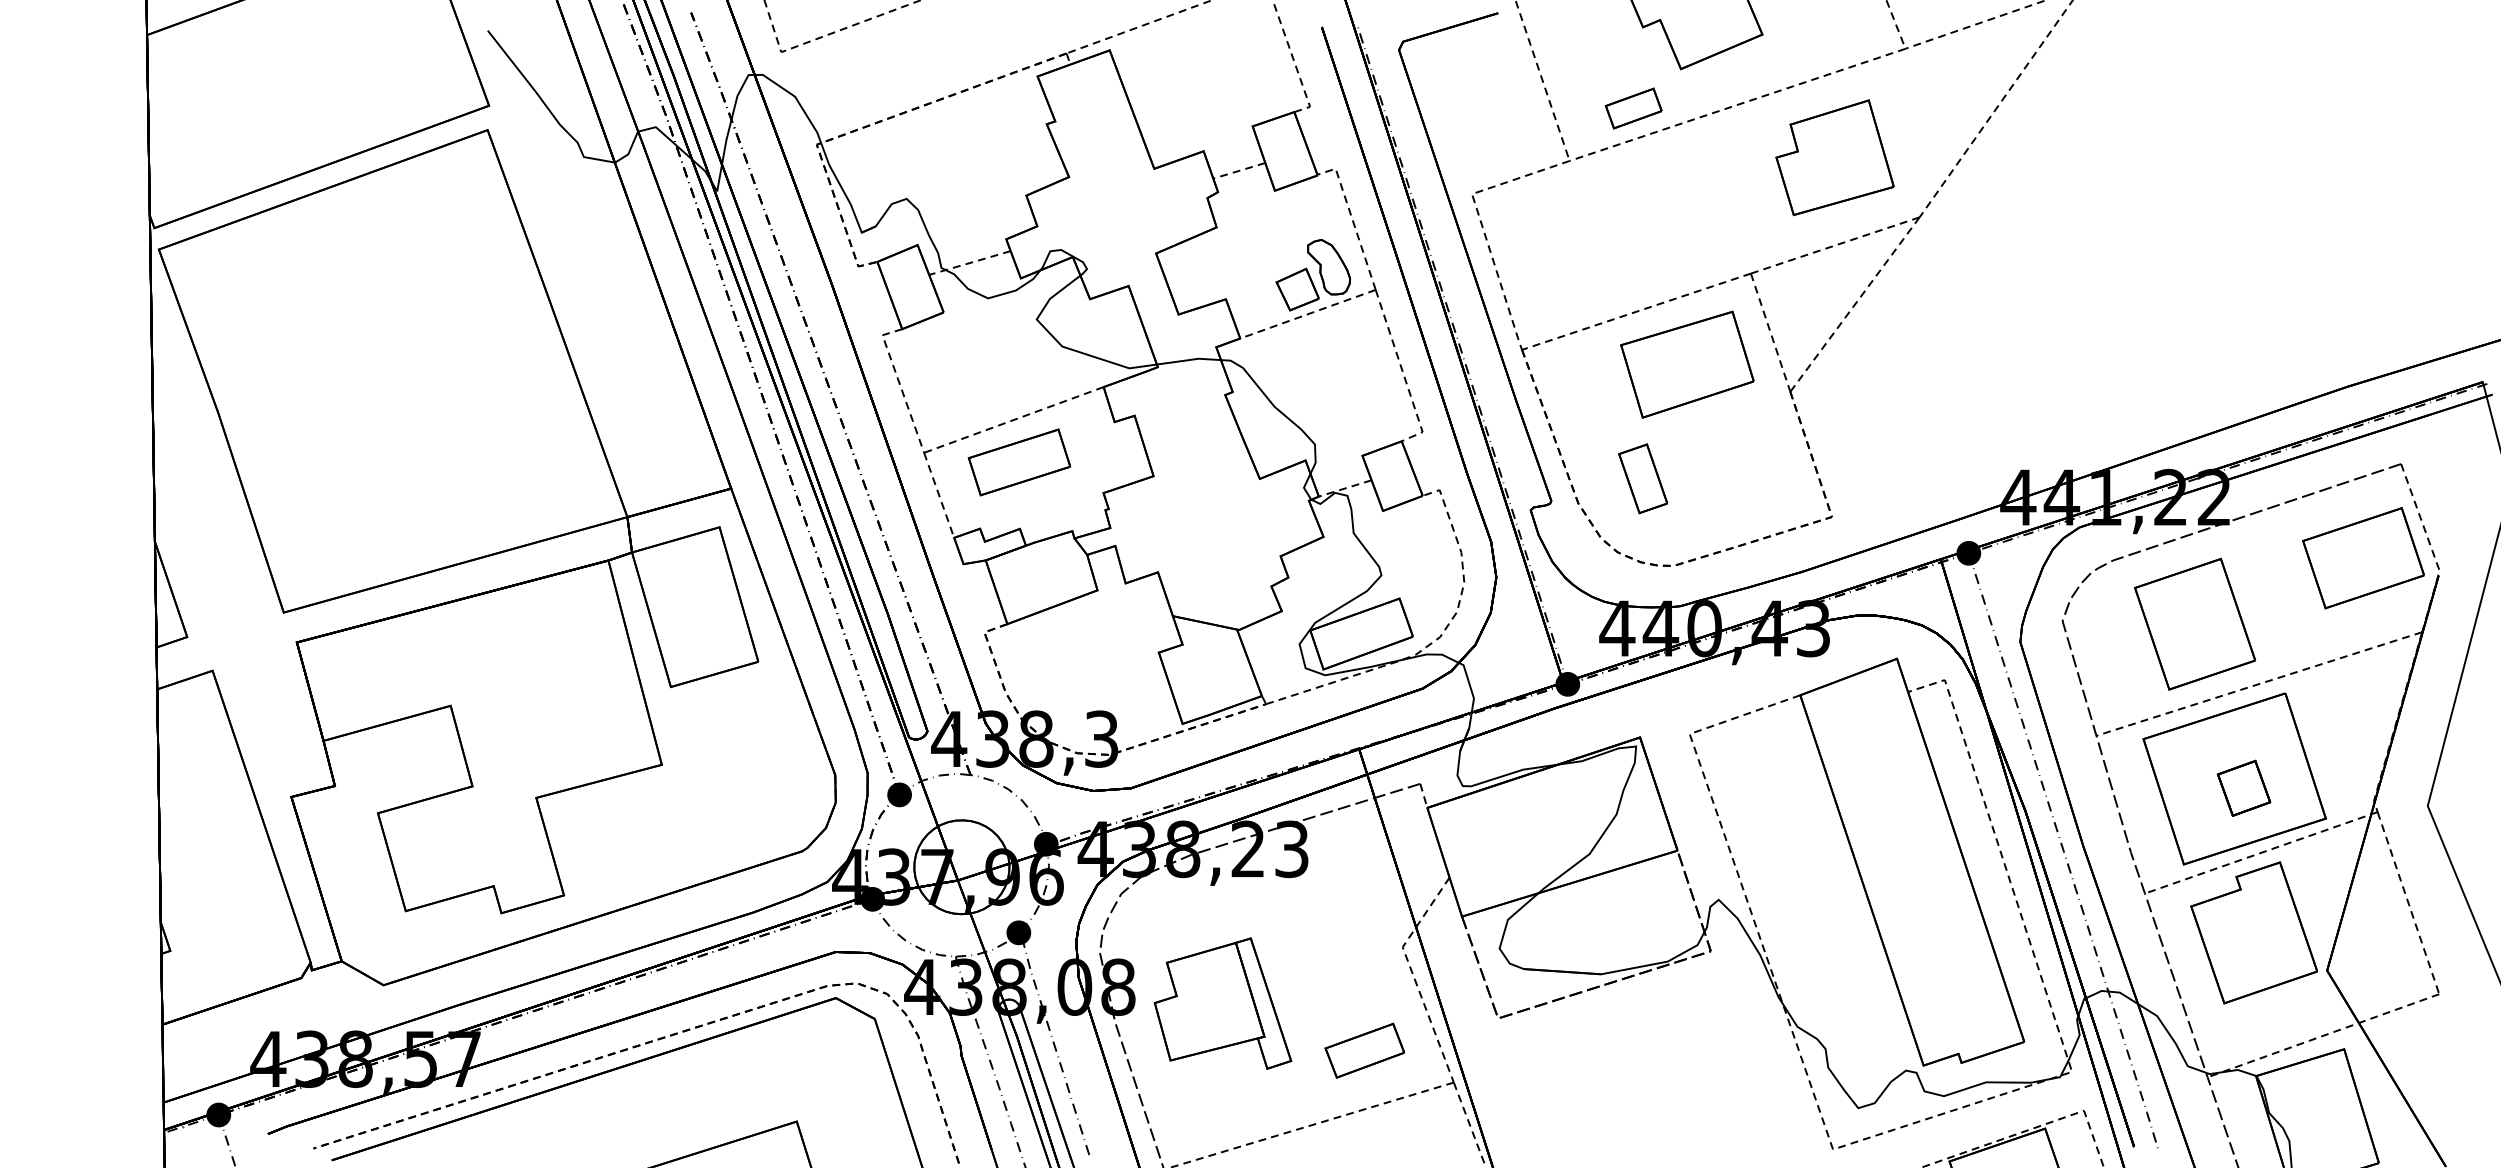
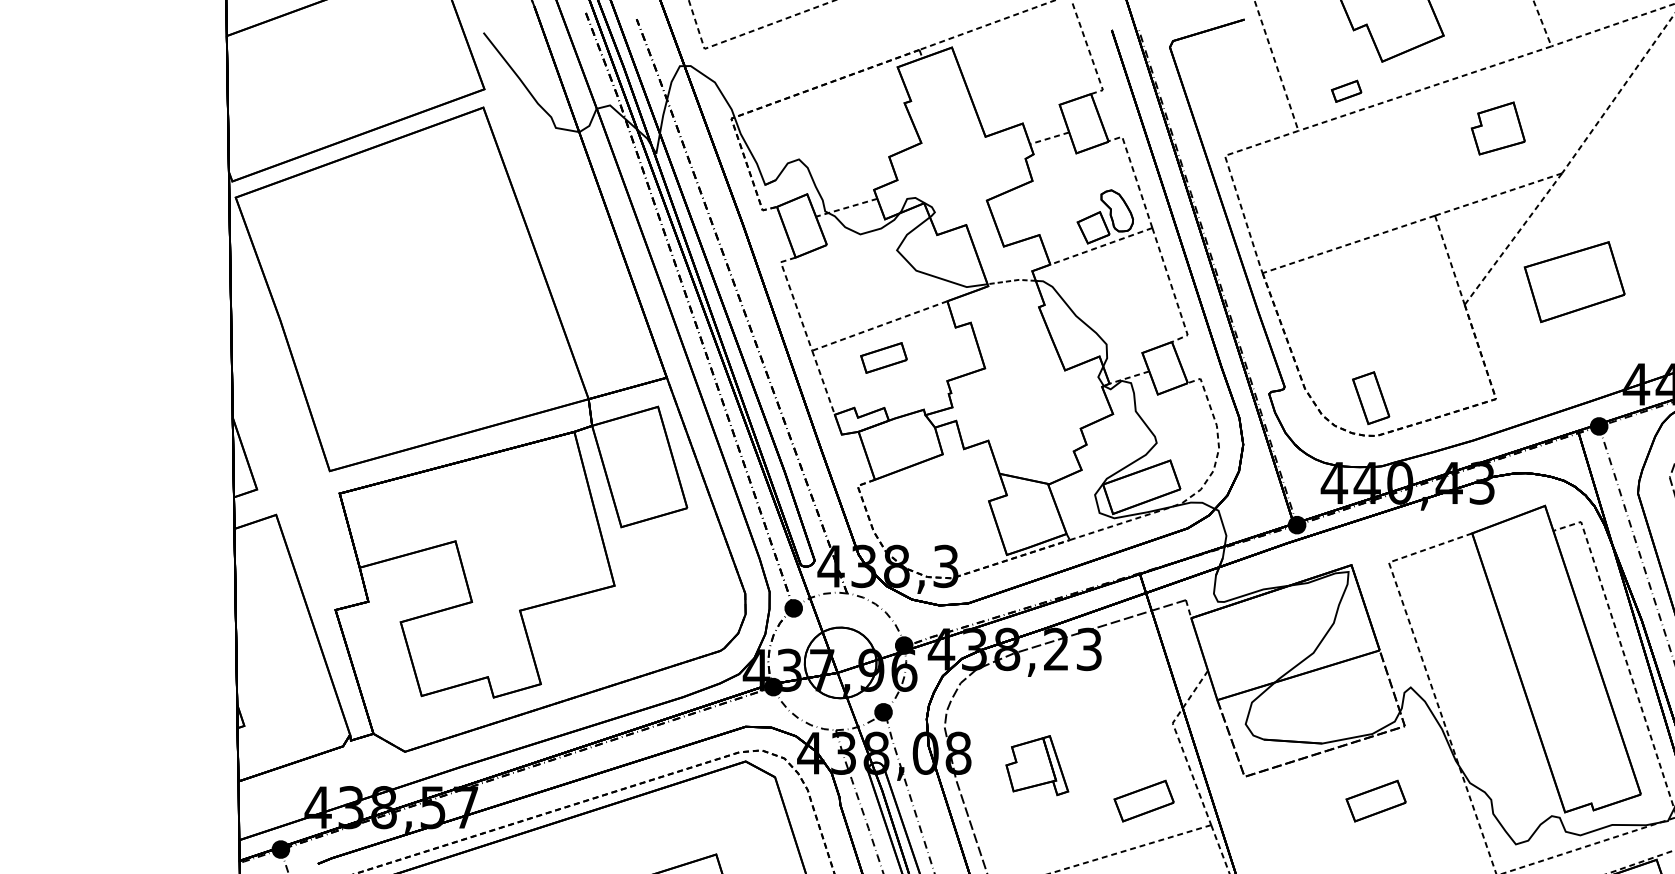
part: (1633, 108) -> (1346, 91), size x0.7
part: (1834, 157) -> (1497, 128), size x0.6
line: (1188, 360) -> (1011, 281), solid -> dashed
part: (1687, 364) -> (1574, 281), moved
part: (1019, 462) -> (884, 358), size x0.6
part: (1643, 478) -> (1371, 397), moved
part: (1222, 1003) -> (1036, 765), size x0.6
part: (1672, 1050) -> (1375, 800), added

